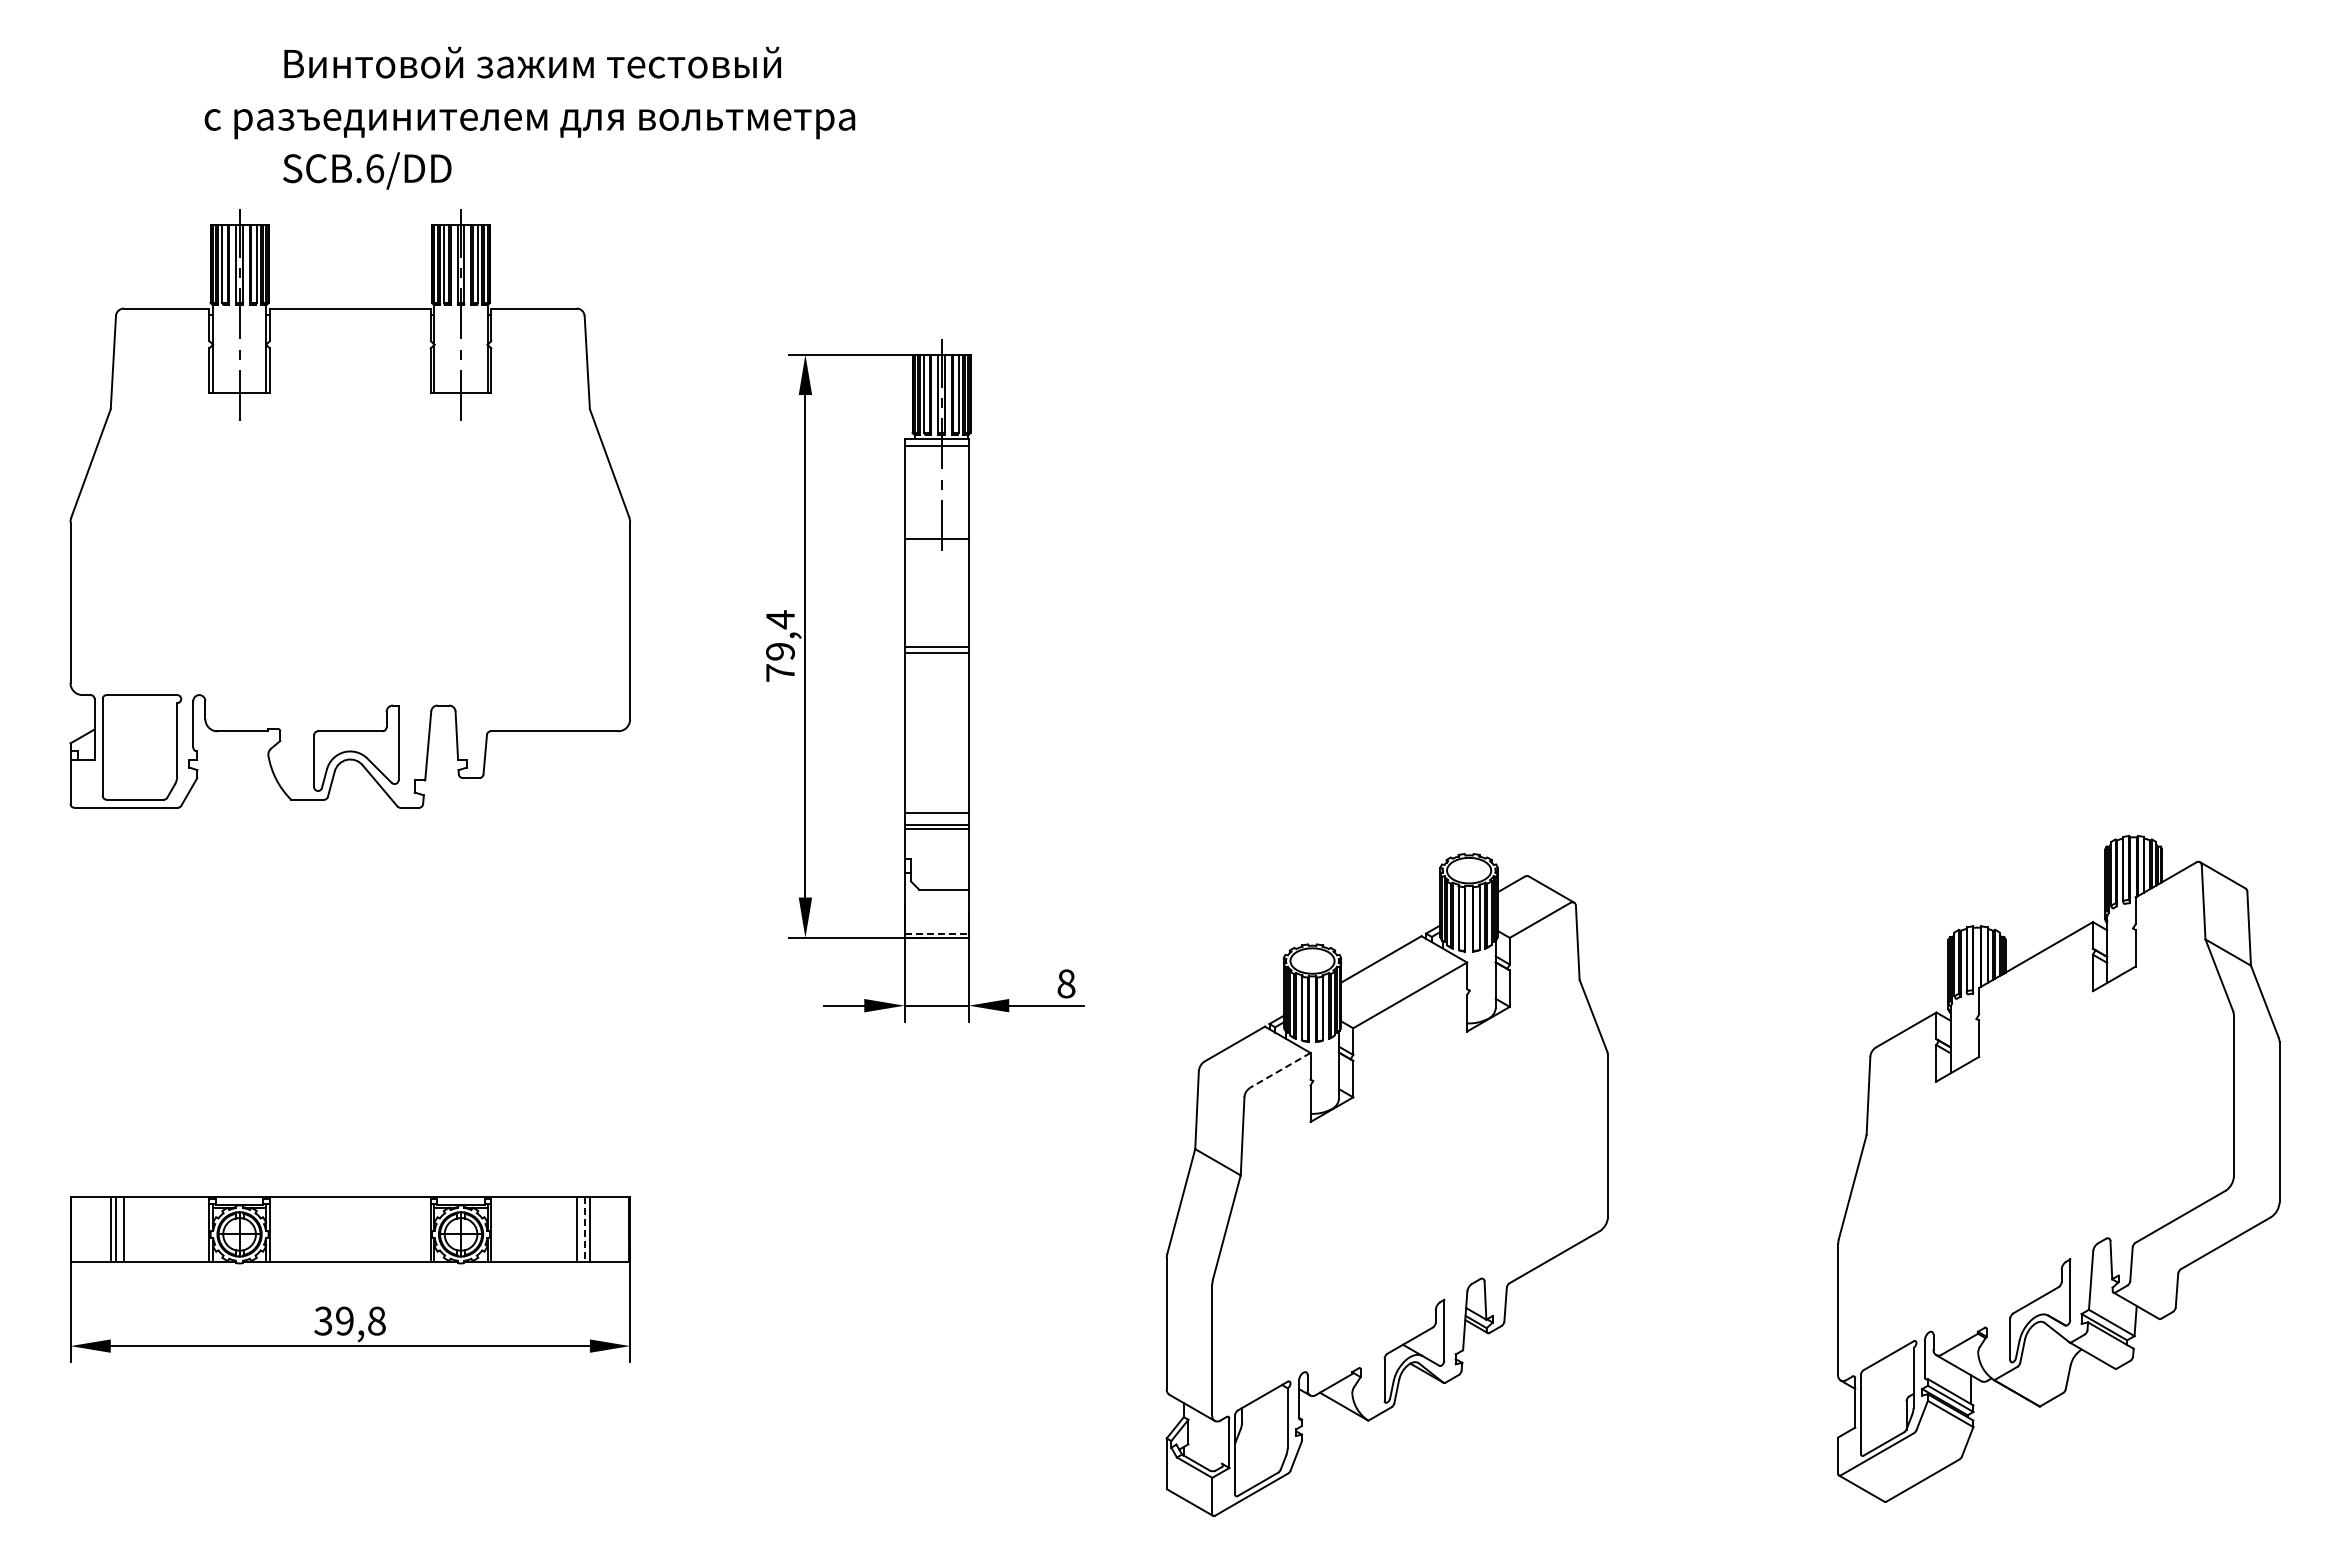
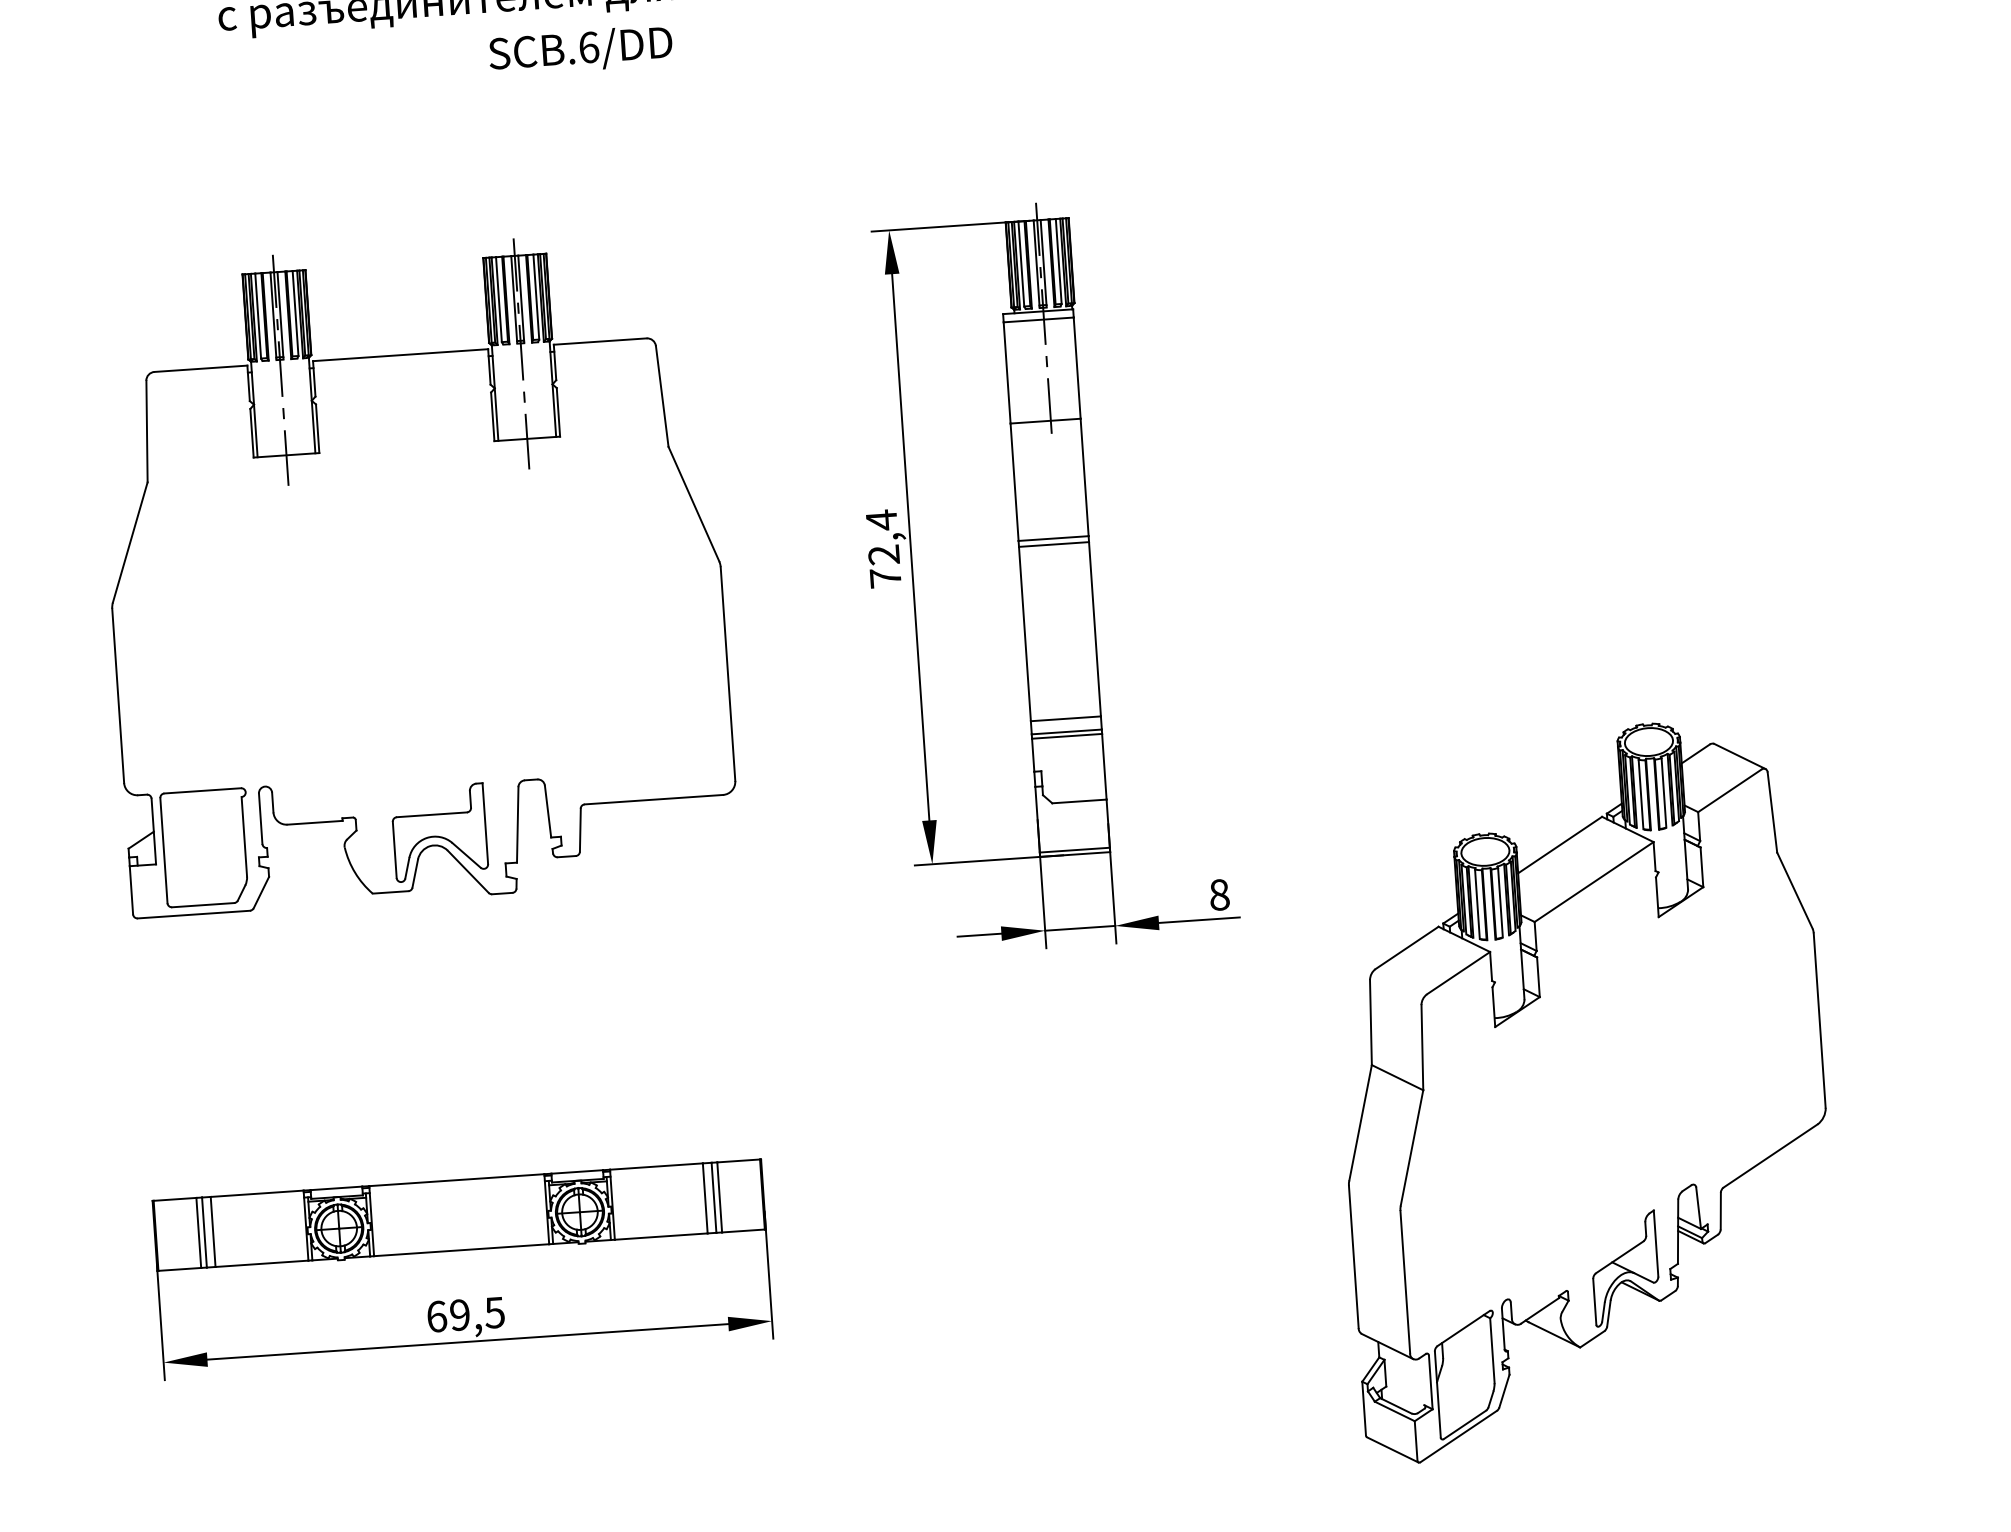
text: (367, 170) -> (580, 50), moved
part: (349, 508) -> (414, 572), moved
text: (780, 651) -> (884, 554), 79,4 -> 72,4
line: (937, 933) -> (1075, 849), dashed -> solid
line: (1280, 1070) -> (1458, 973), dashed -> solid
line: (584, 1230) -> (713, 1198), dashed -> solid
text: (349, 1320) -> (465, 1314), 39,8 -> 69,5

